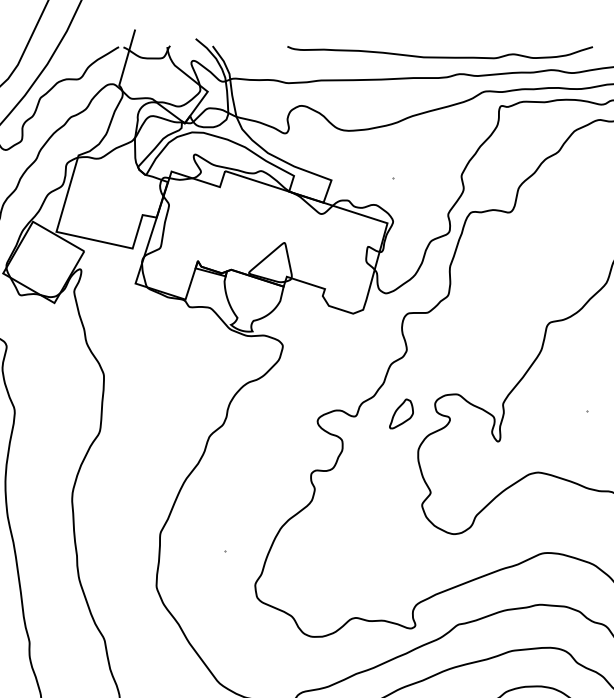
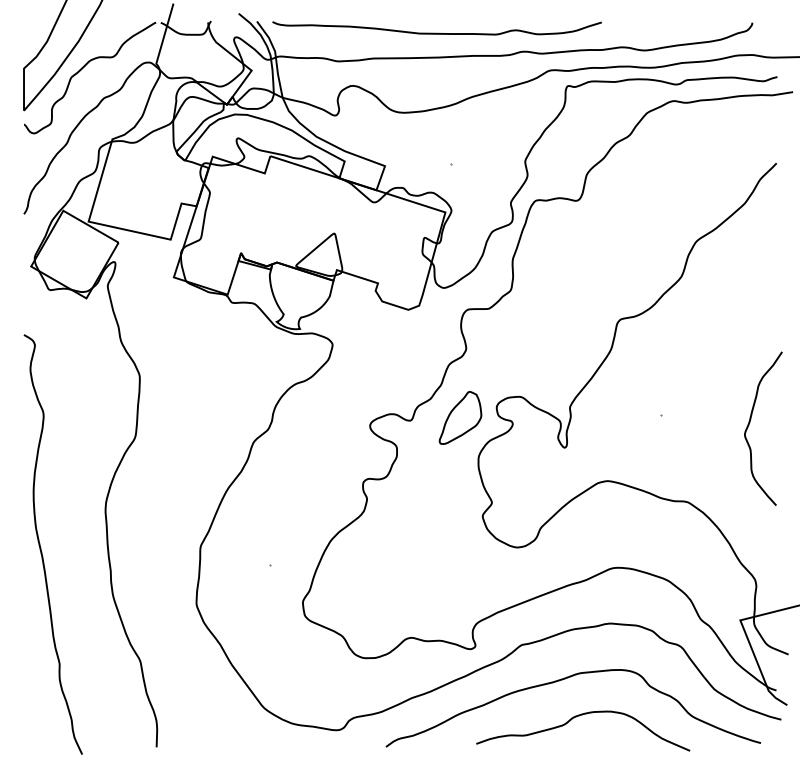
curve: (439, 56) -> (436, 32), moved
part: (401, 413) -> (460, 417), size x1.67

